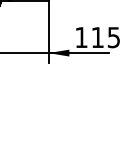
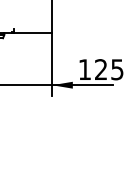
text: (97, 37) -> (100, 69), 115 -> 125

